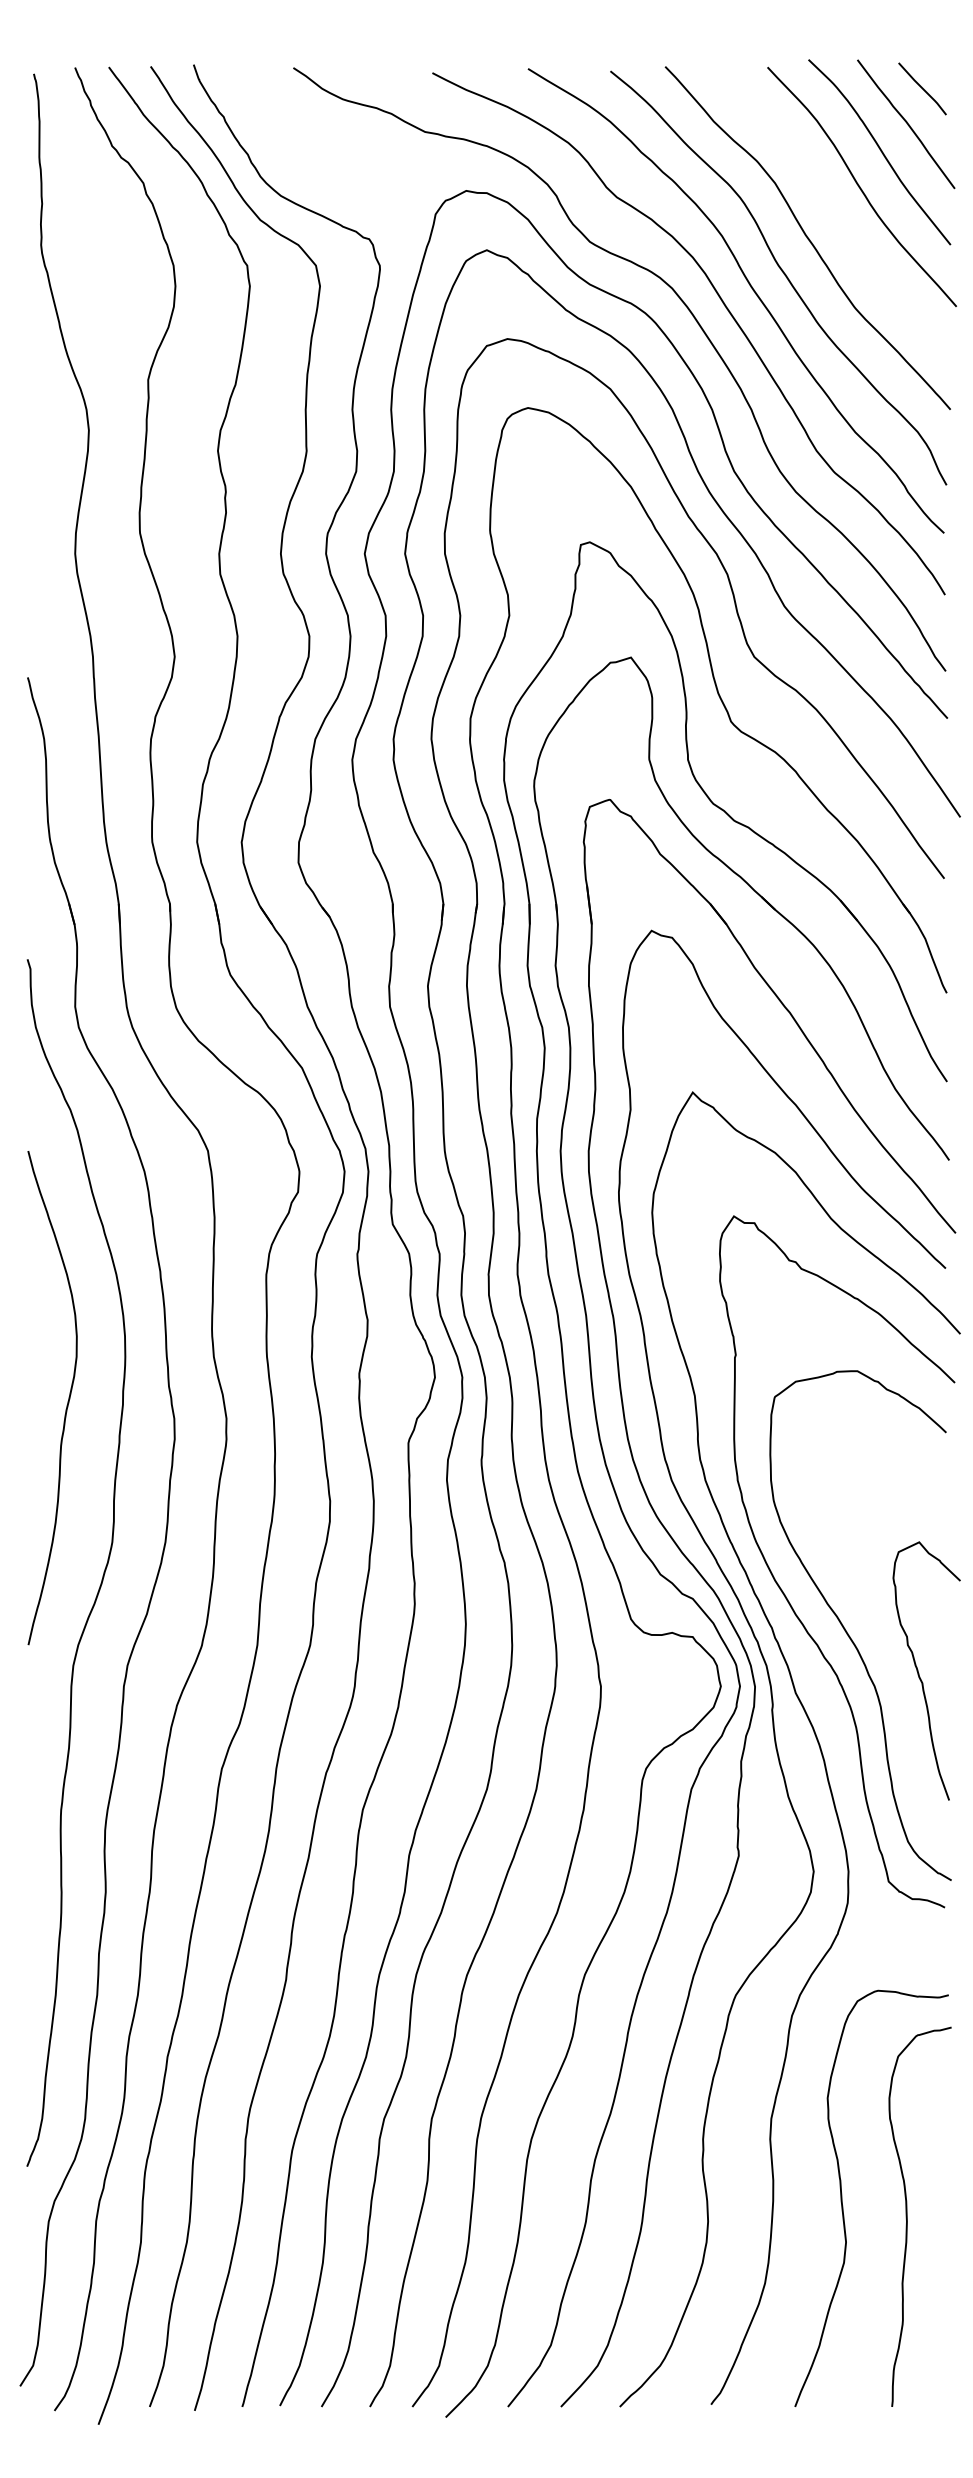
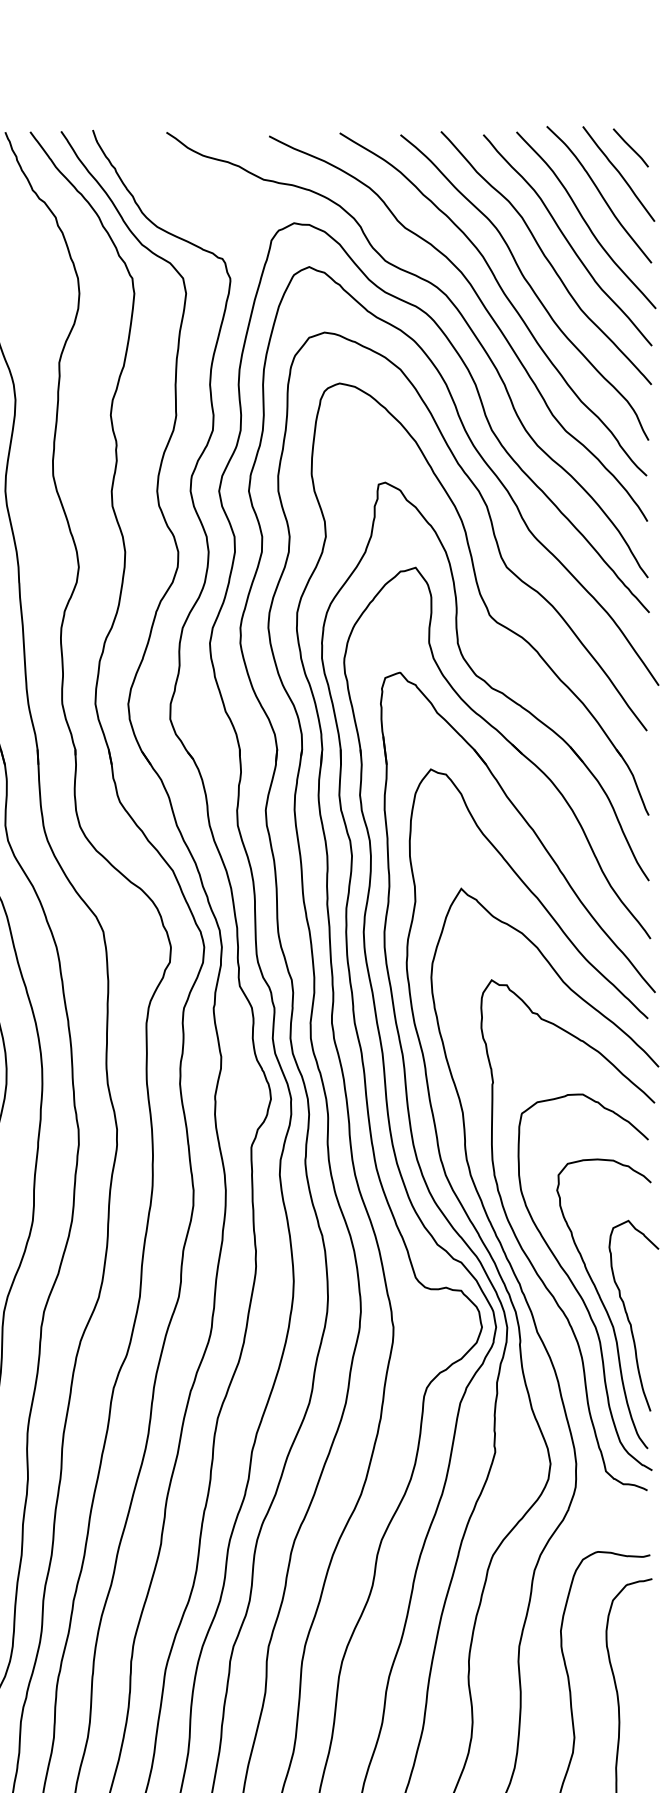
curve: (836, 213) -> (567, 239), added
curve: (885, 1654) -> (603, 1303), added

